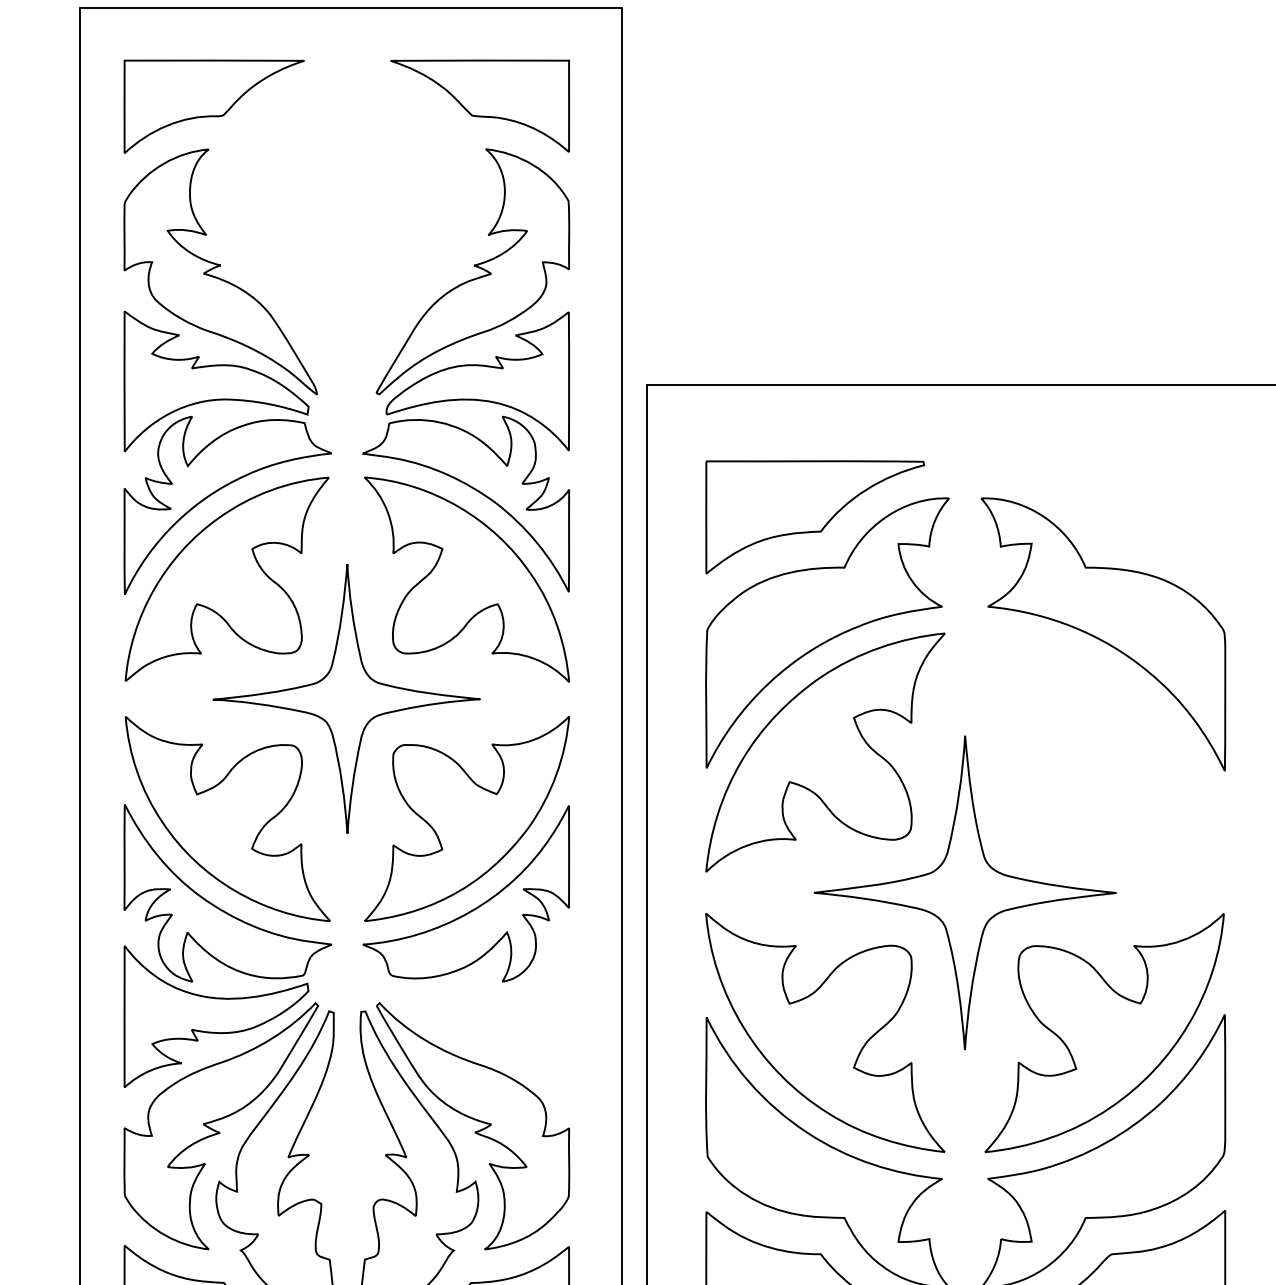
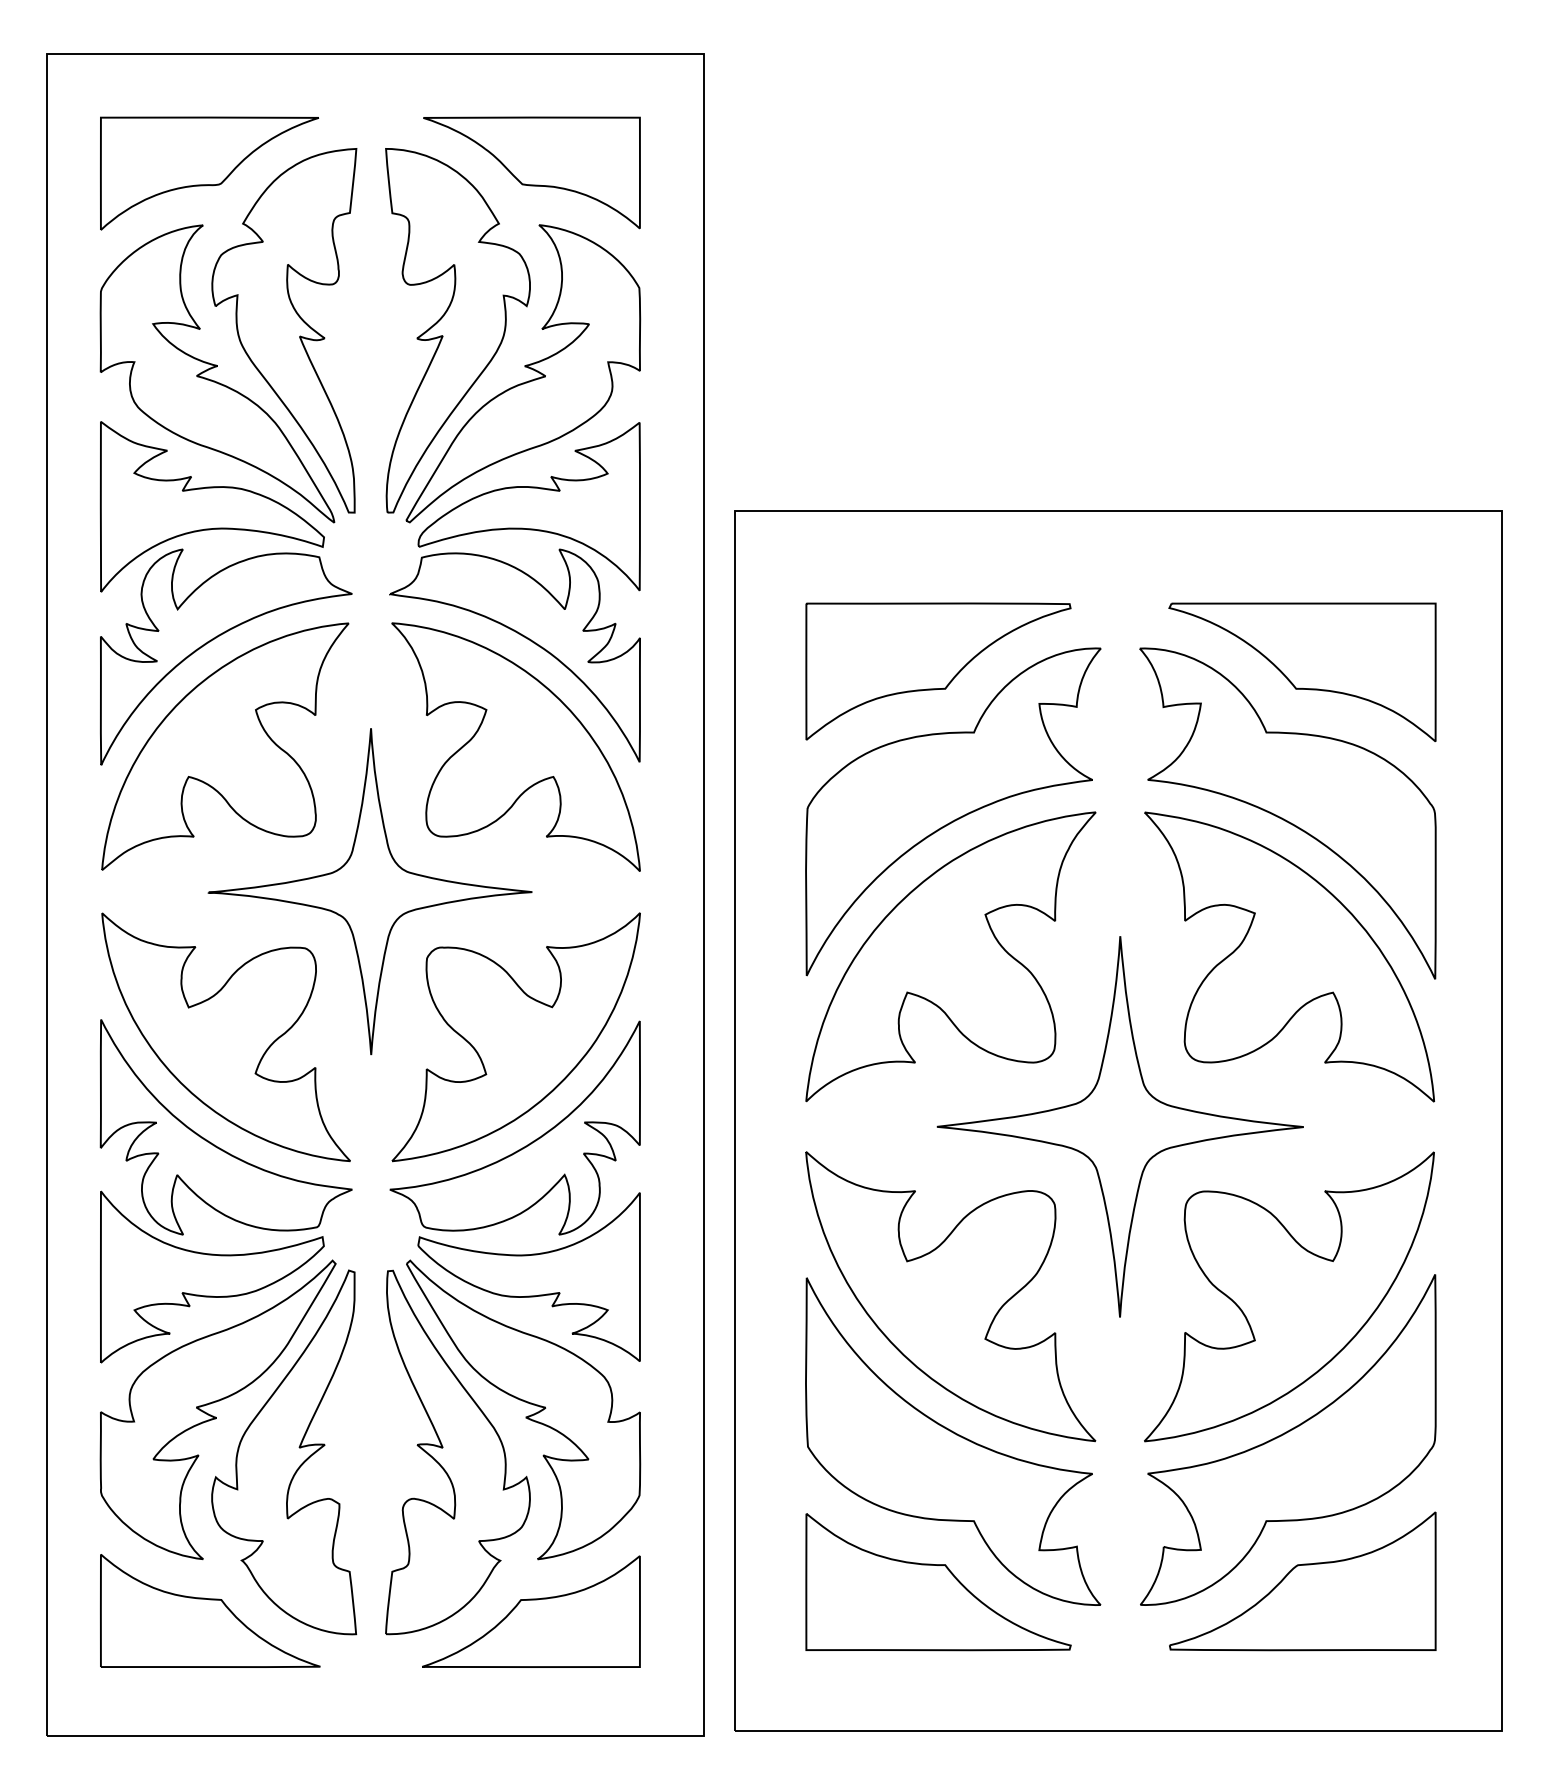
part: (275, 236) -> (284, 330), added
part: (418, 236) -> (457, 330), added
part: (1115, 518) -> (1302, 672), added
part: (1104, 752) -> (1289, 956), added
part: (477, 1016) -> (528, 1276), added

